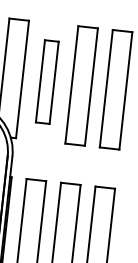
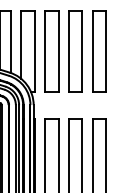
part: (46, 81) -> (51, 51), size x1.43

